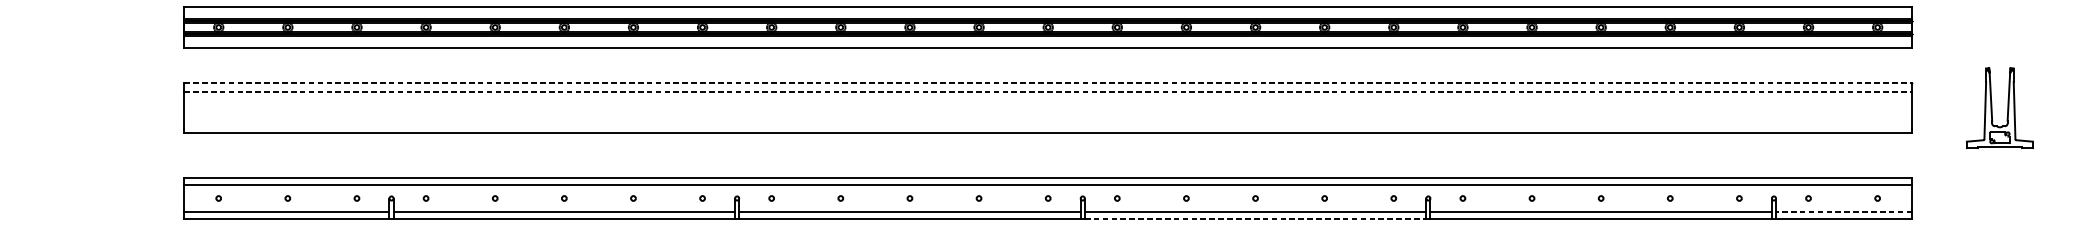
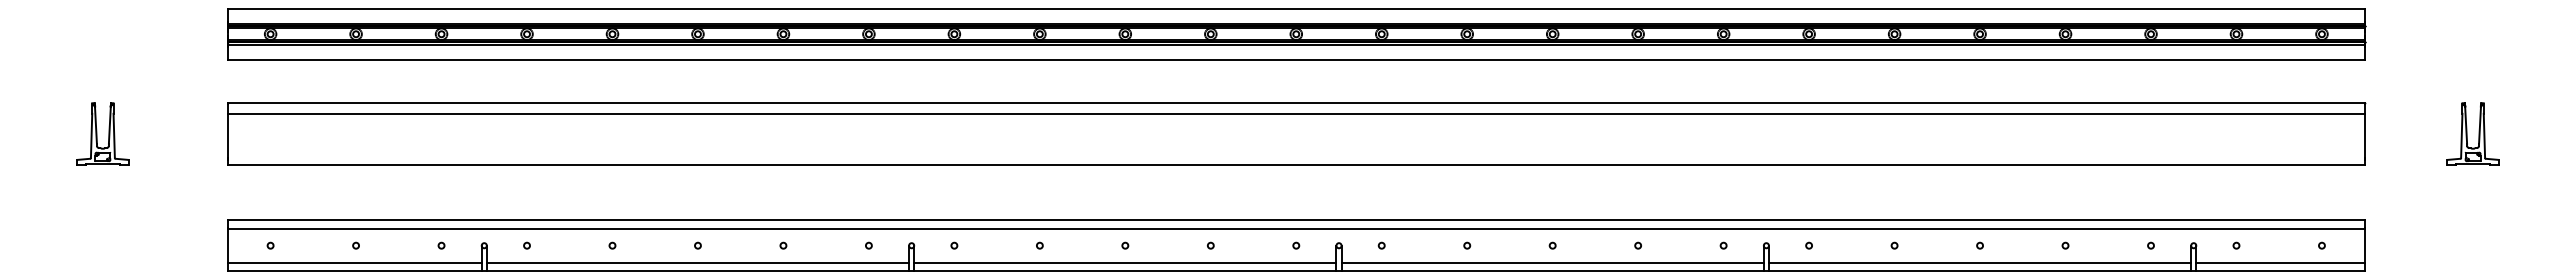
line: (1048, 83) -> (1296, 103), dashed -> solid
line: (1048, 91) -> (1296, 113), dashed -> solid
part: (82, 107) -> (102, 133), added
part: (1999, 107) -> (2472, 133), size x0.62
line: (1844, 212) -> (2280, 262), dashed -> solid
line: (1256, 219) -> (1553, 271), dashed -> solid

